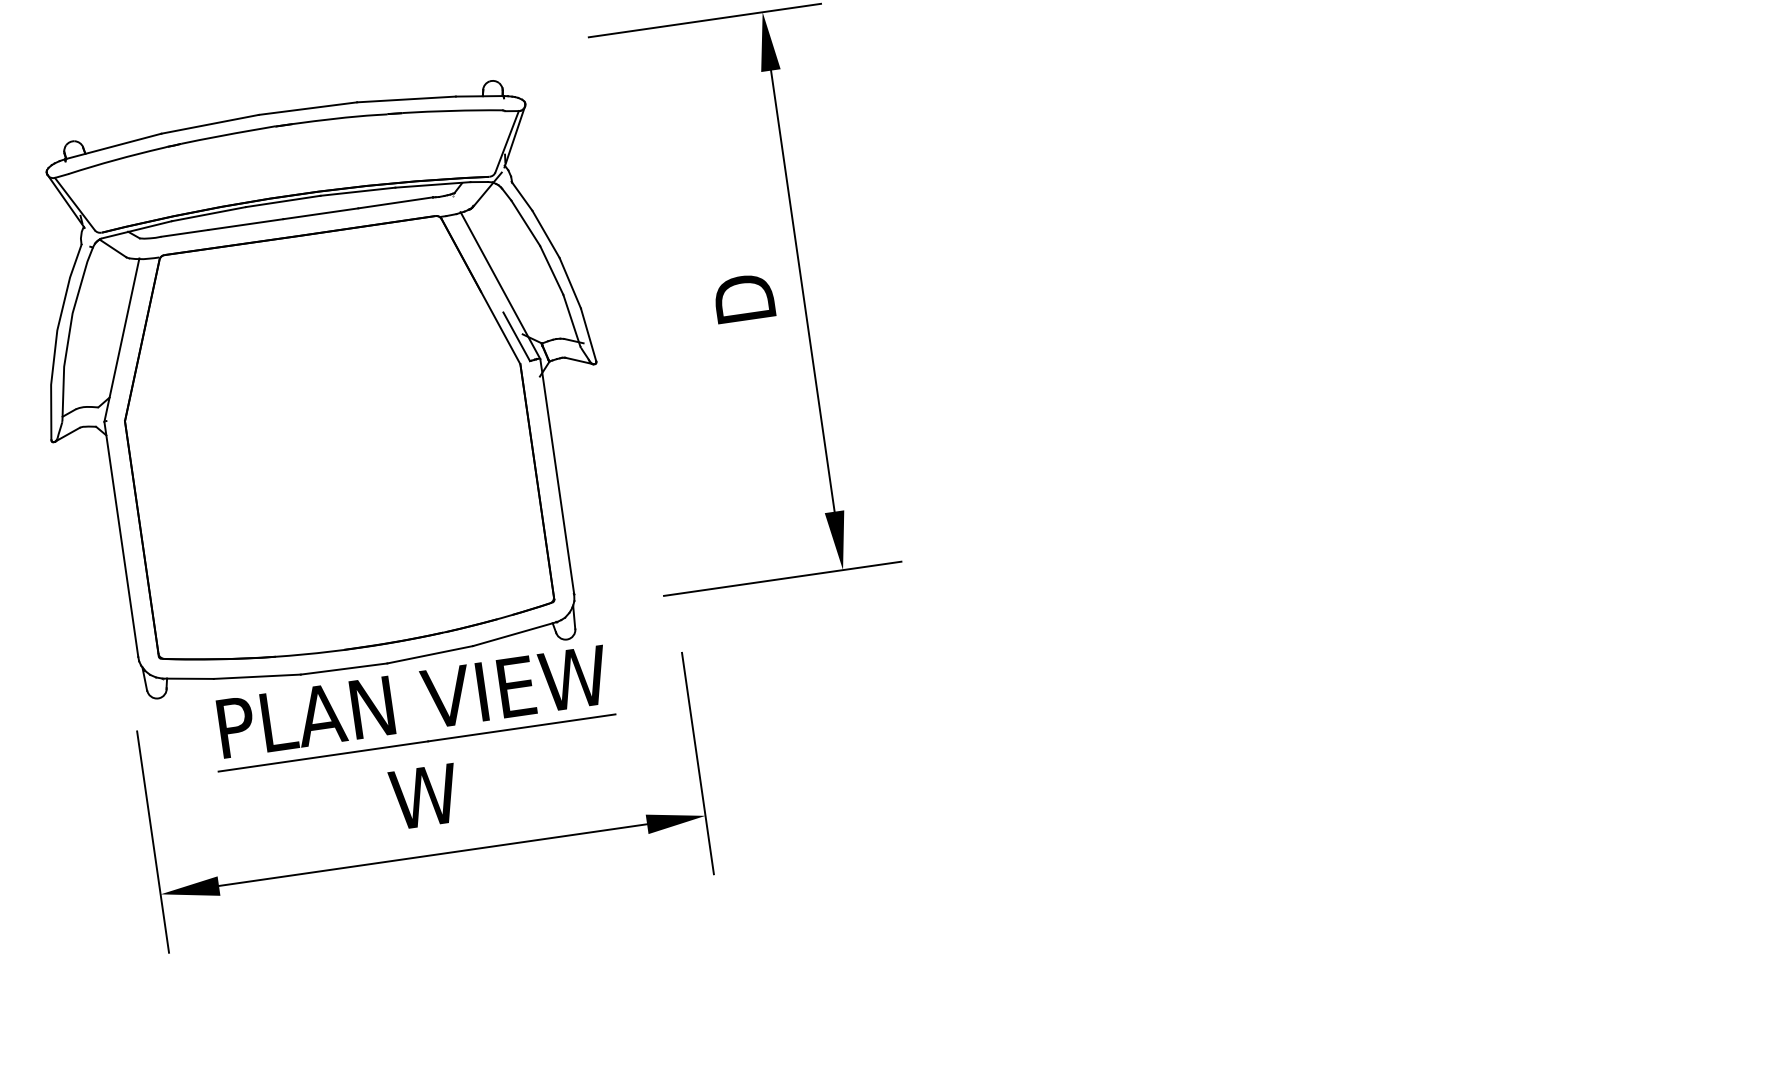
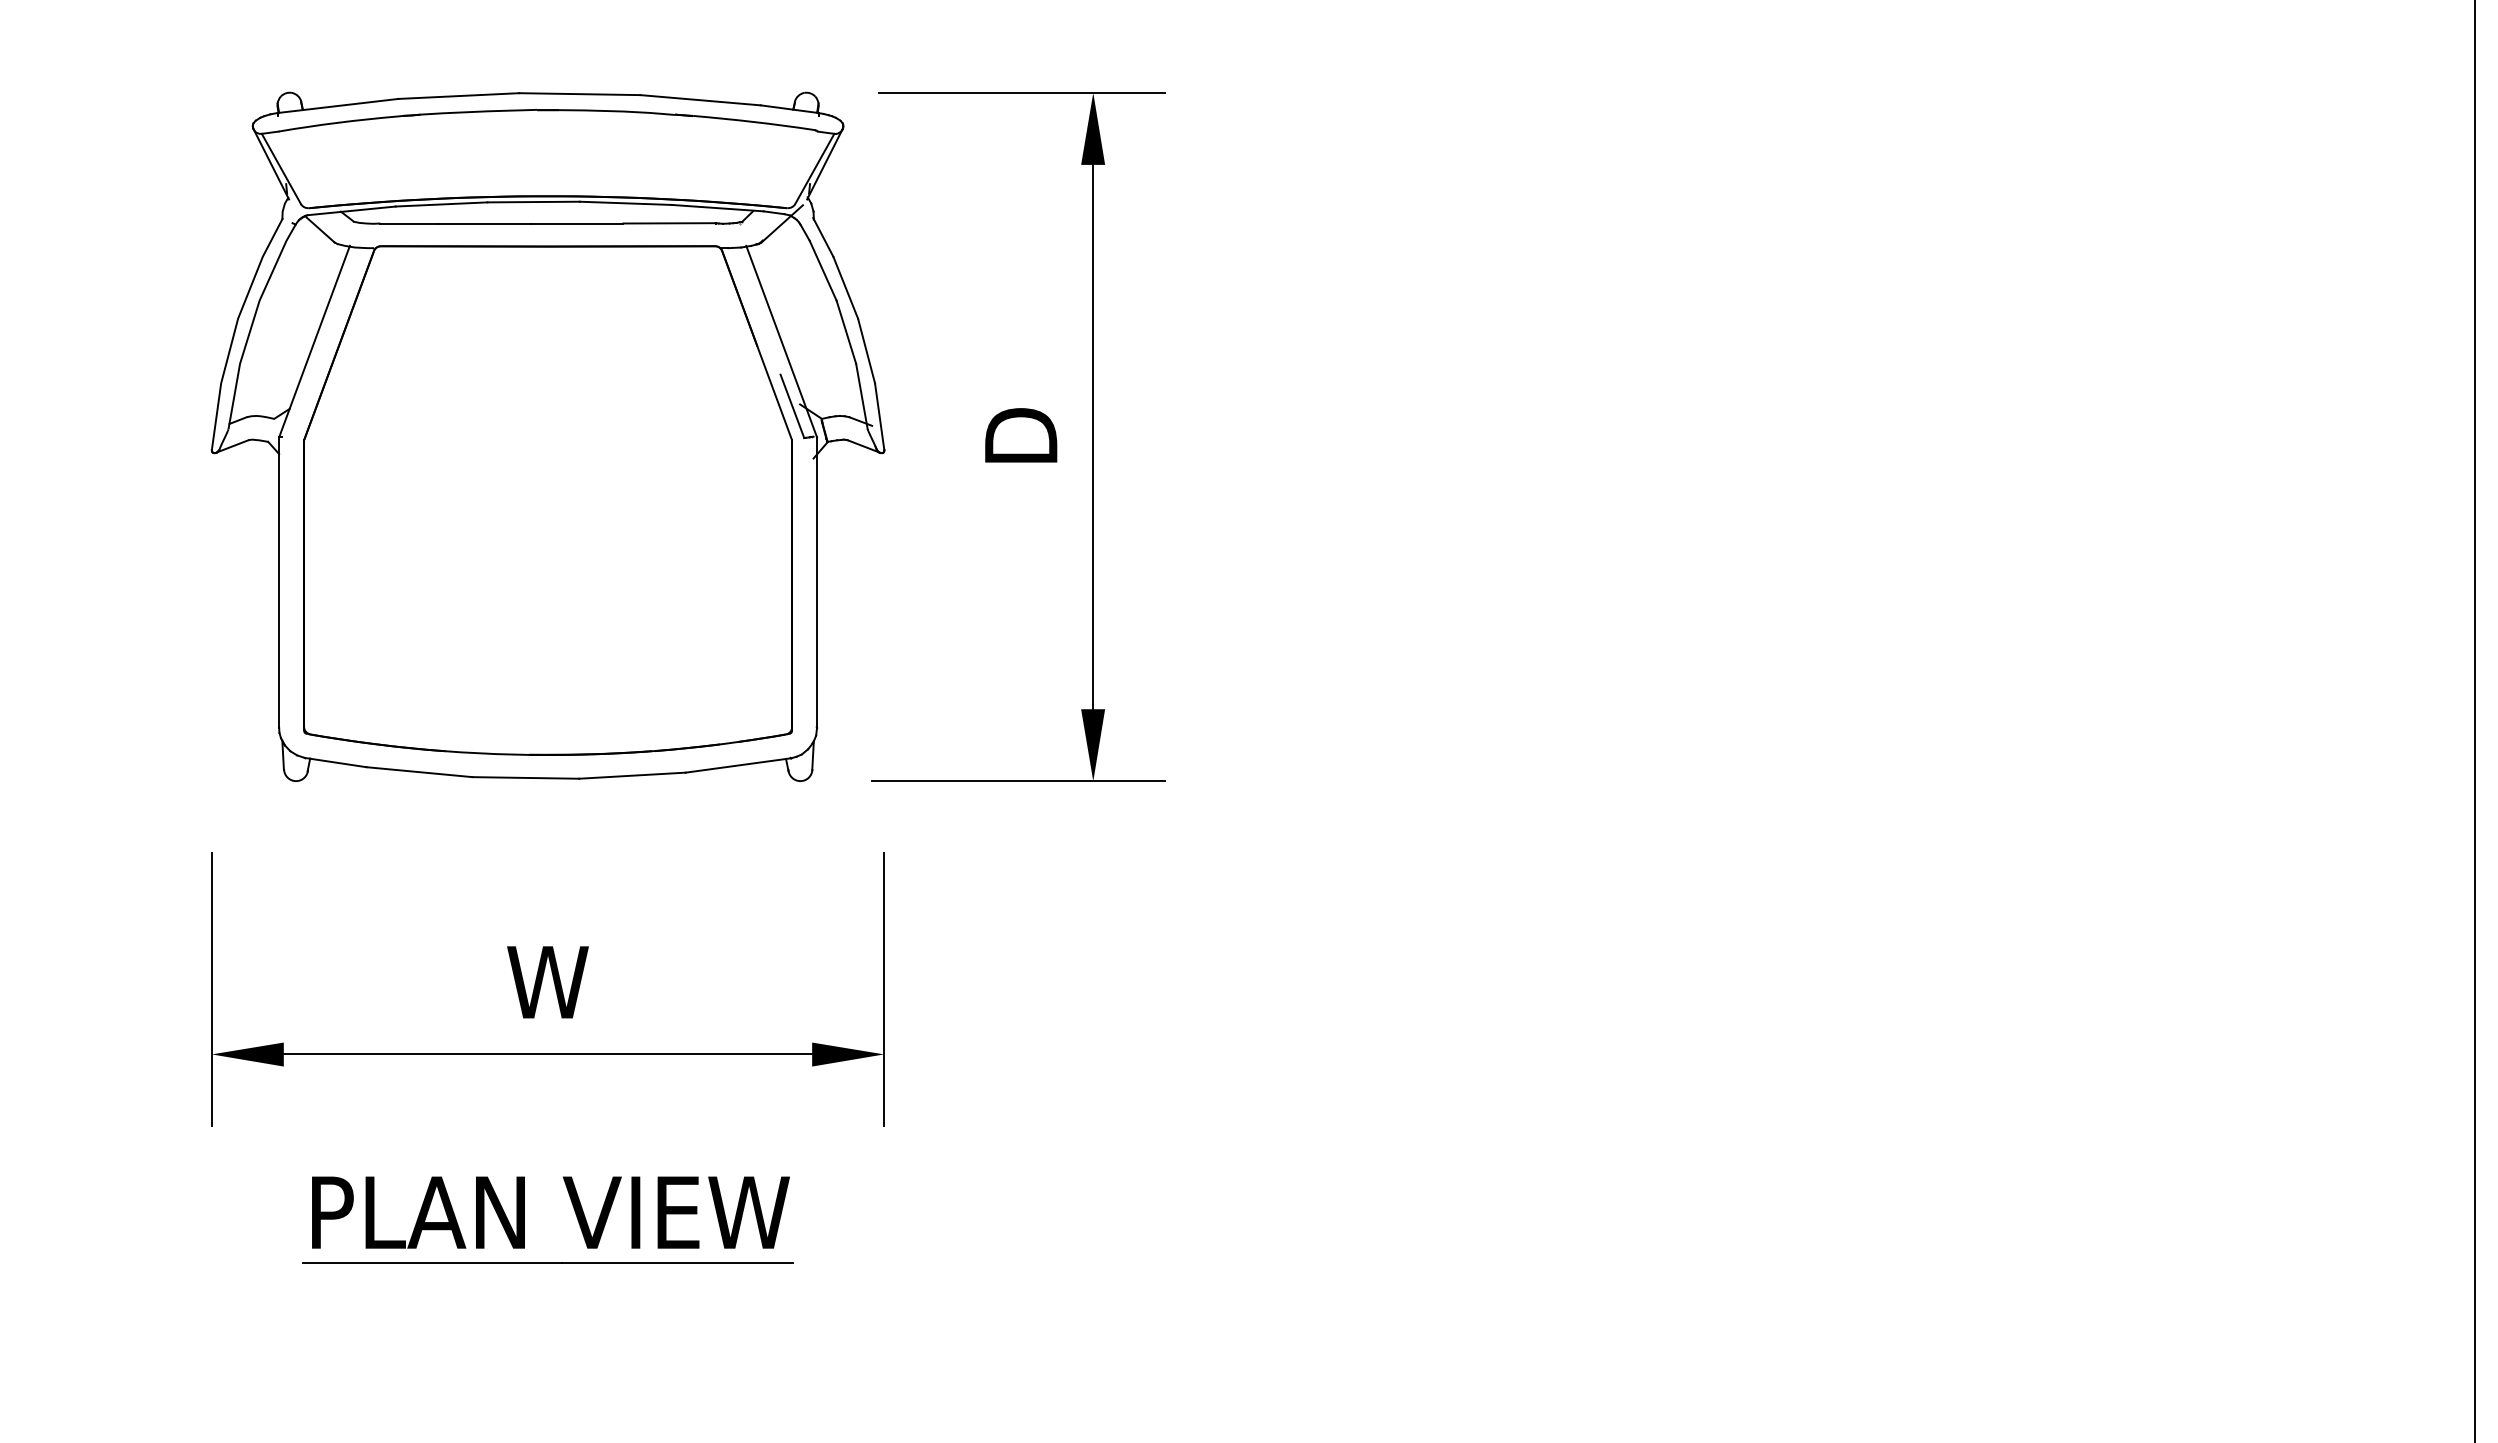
part: (322, 389) -> (548, 436), moved
part: (392, 710) -> (524, 1219), moved

